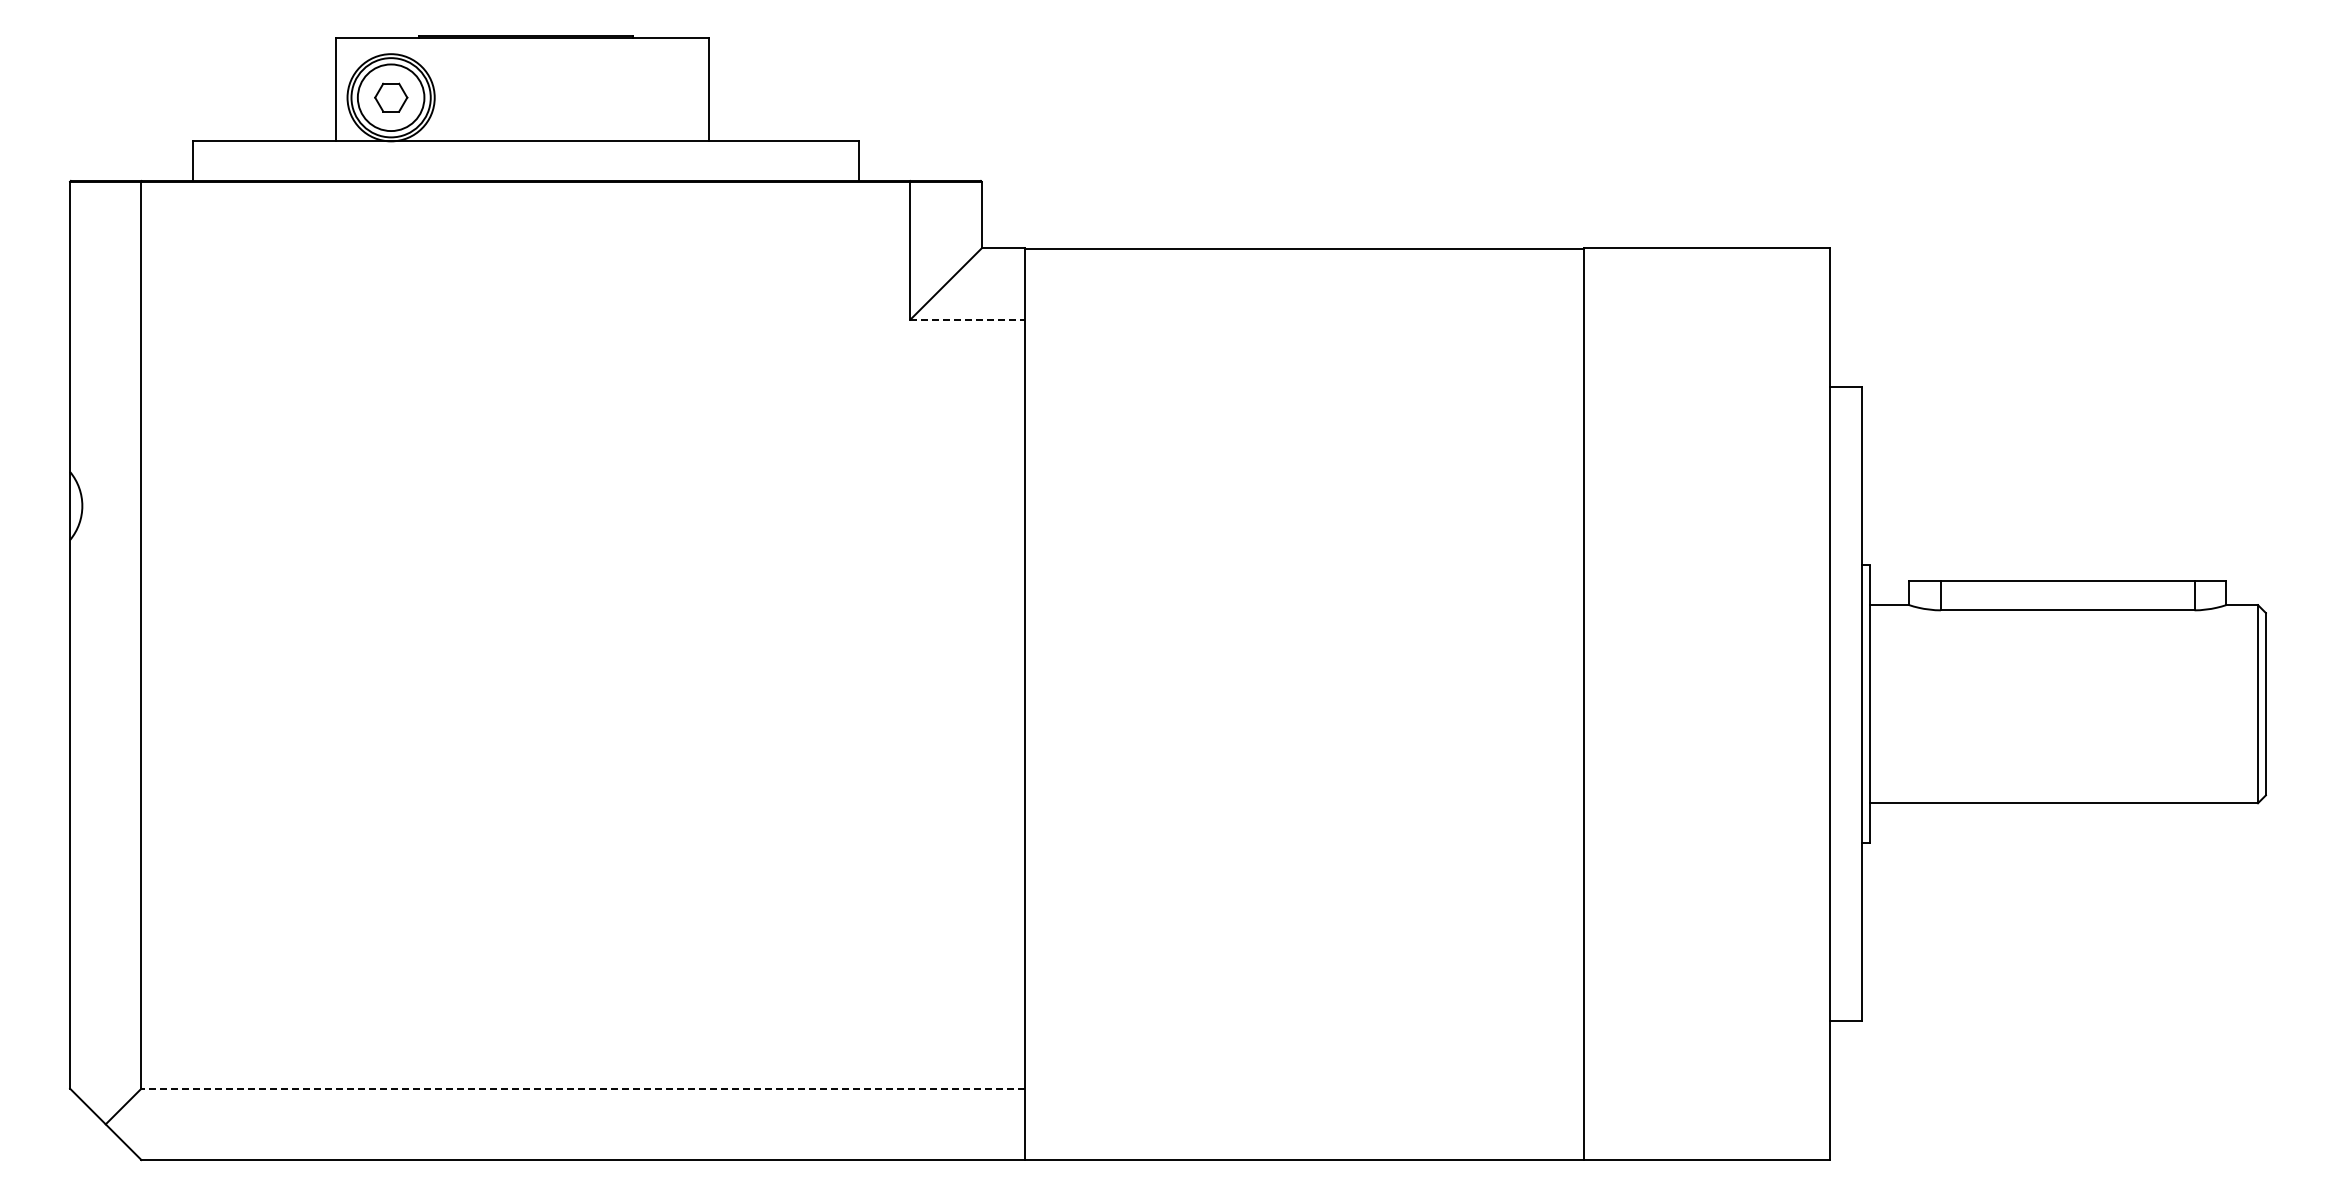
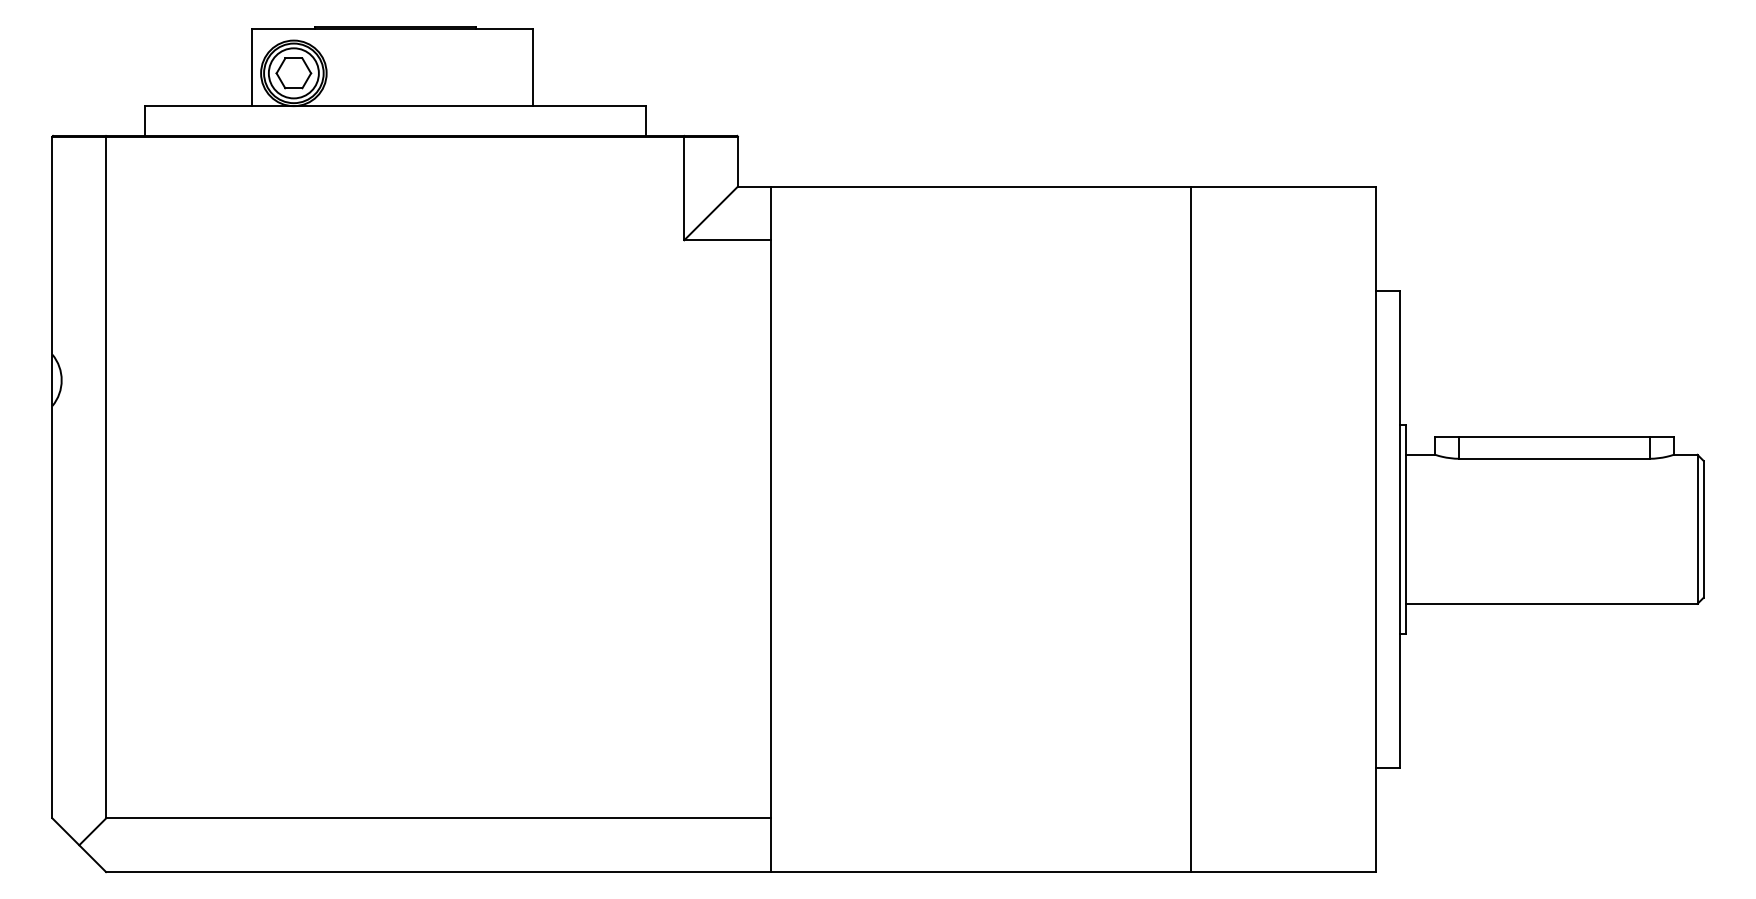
part: (391, 97) -> (294, 73), size x1.43
line: (968, 319) -> (727, 240), dashed -> solid
line: (583, 1088) -> (438, 818), dashed -> solid

